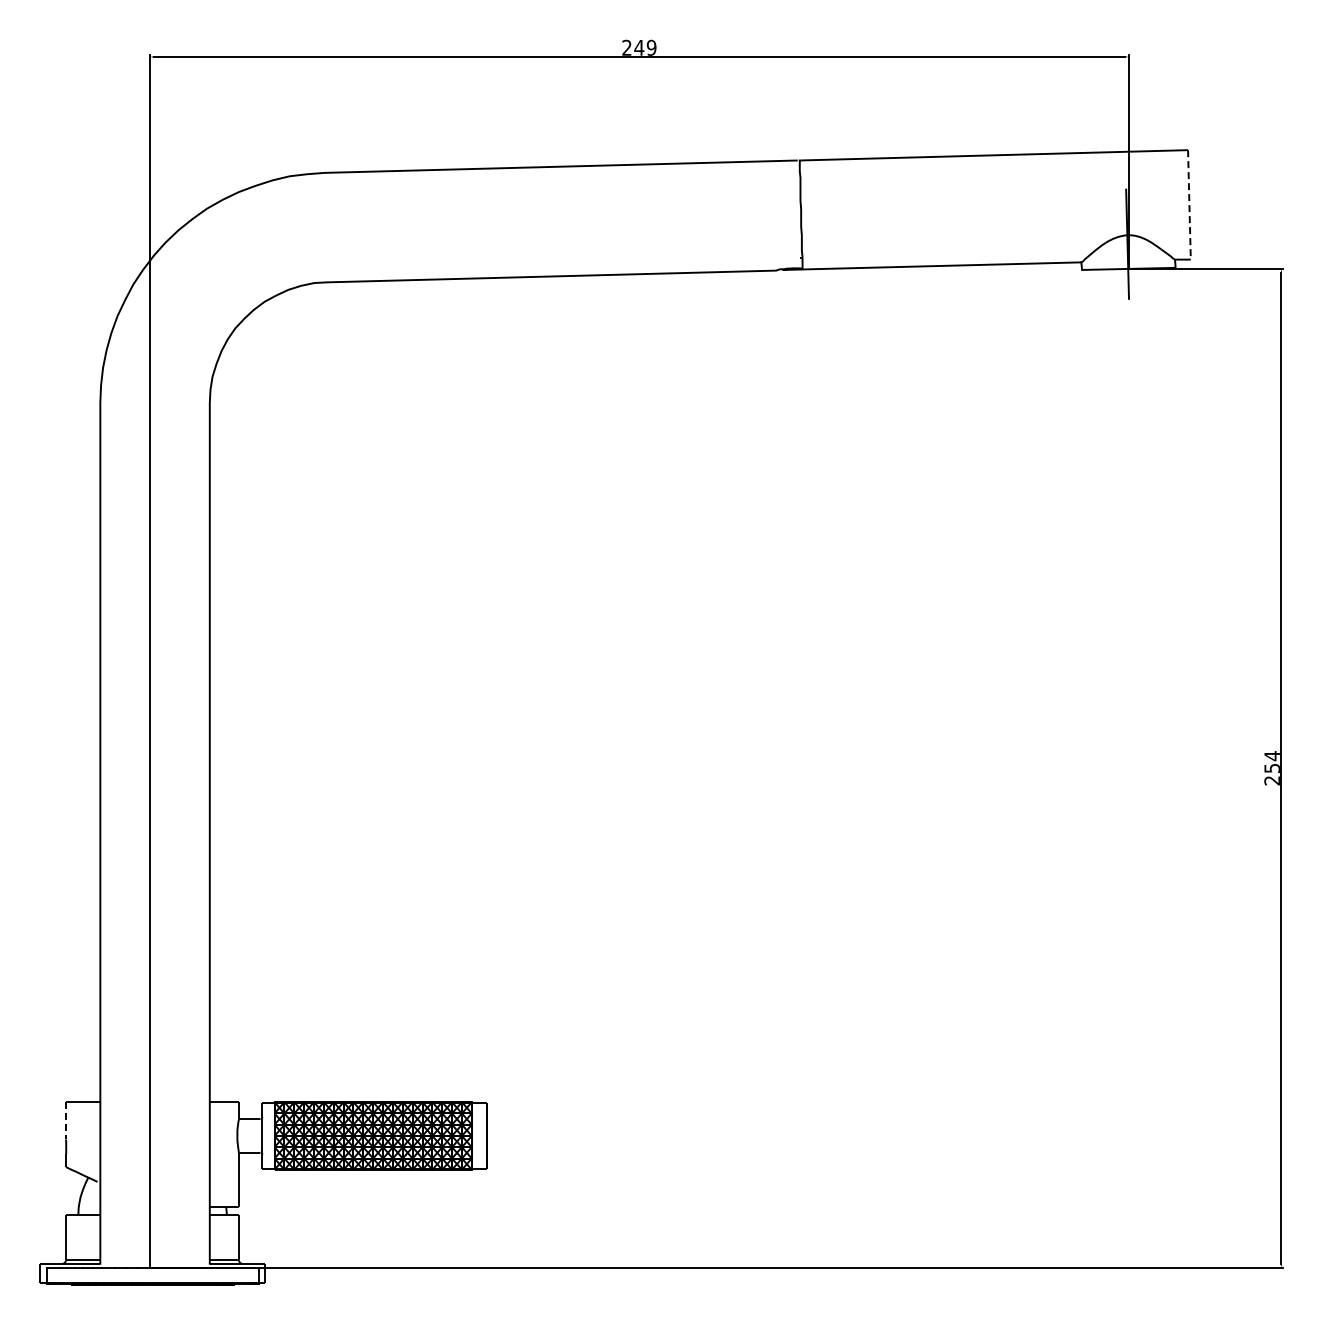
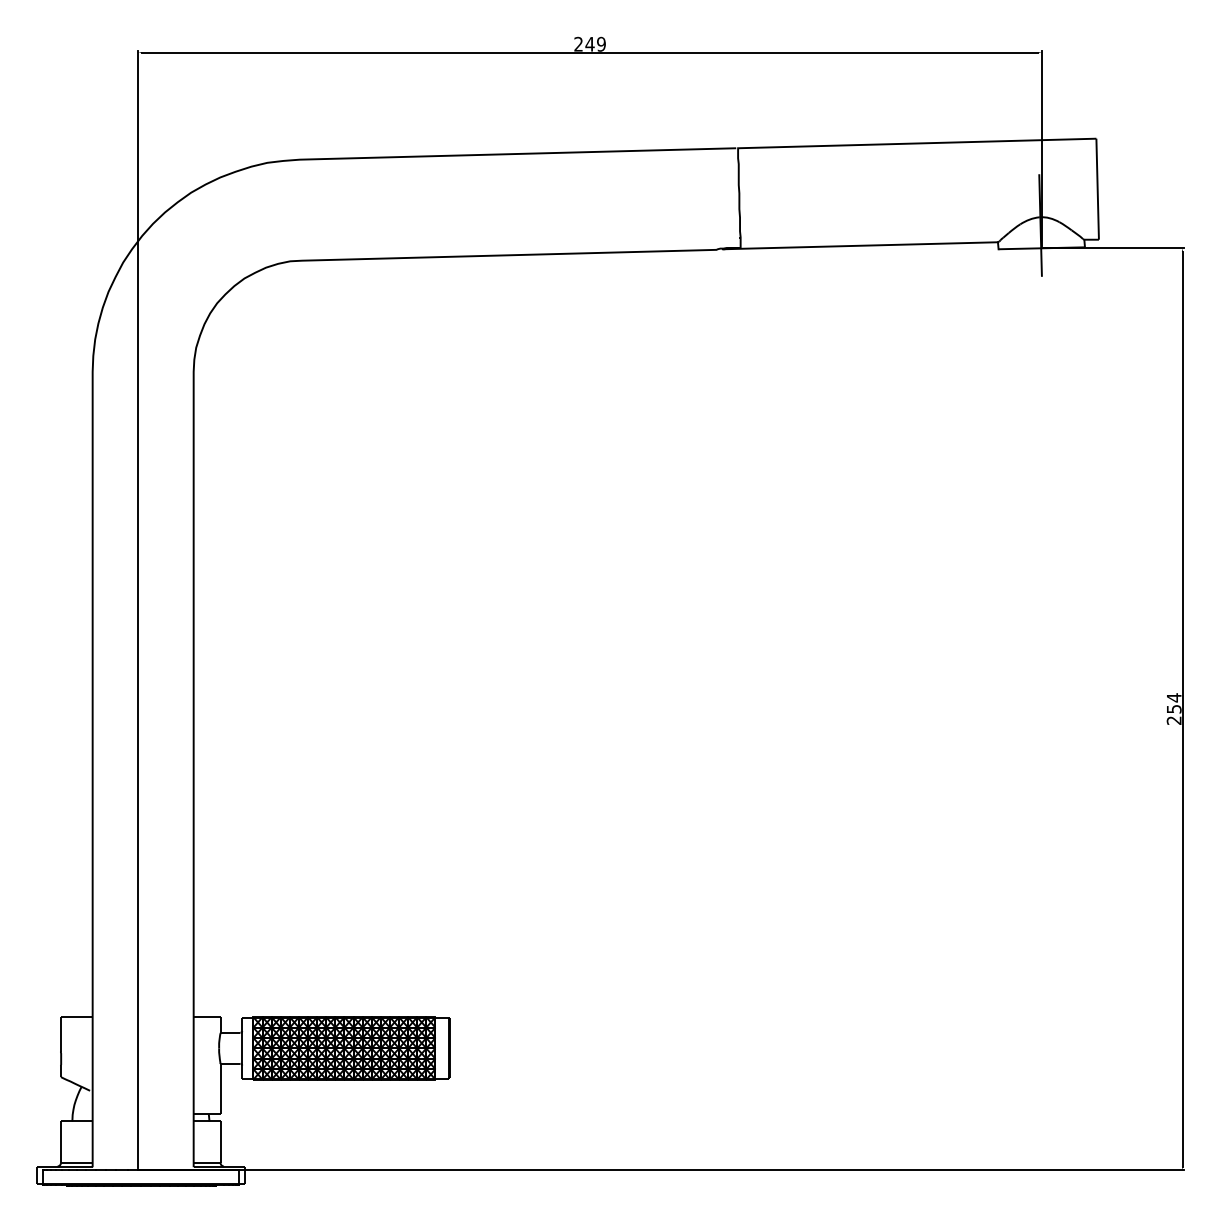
line: (1189, 204) -> (1097, 188), dashed -> solid
line: (65, 1120) -> (60, 1034), dashed -> solid

